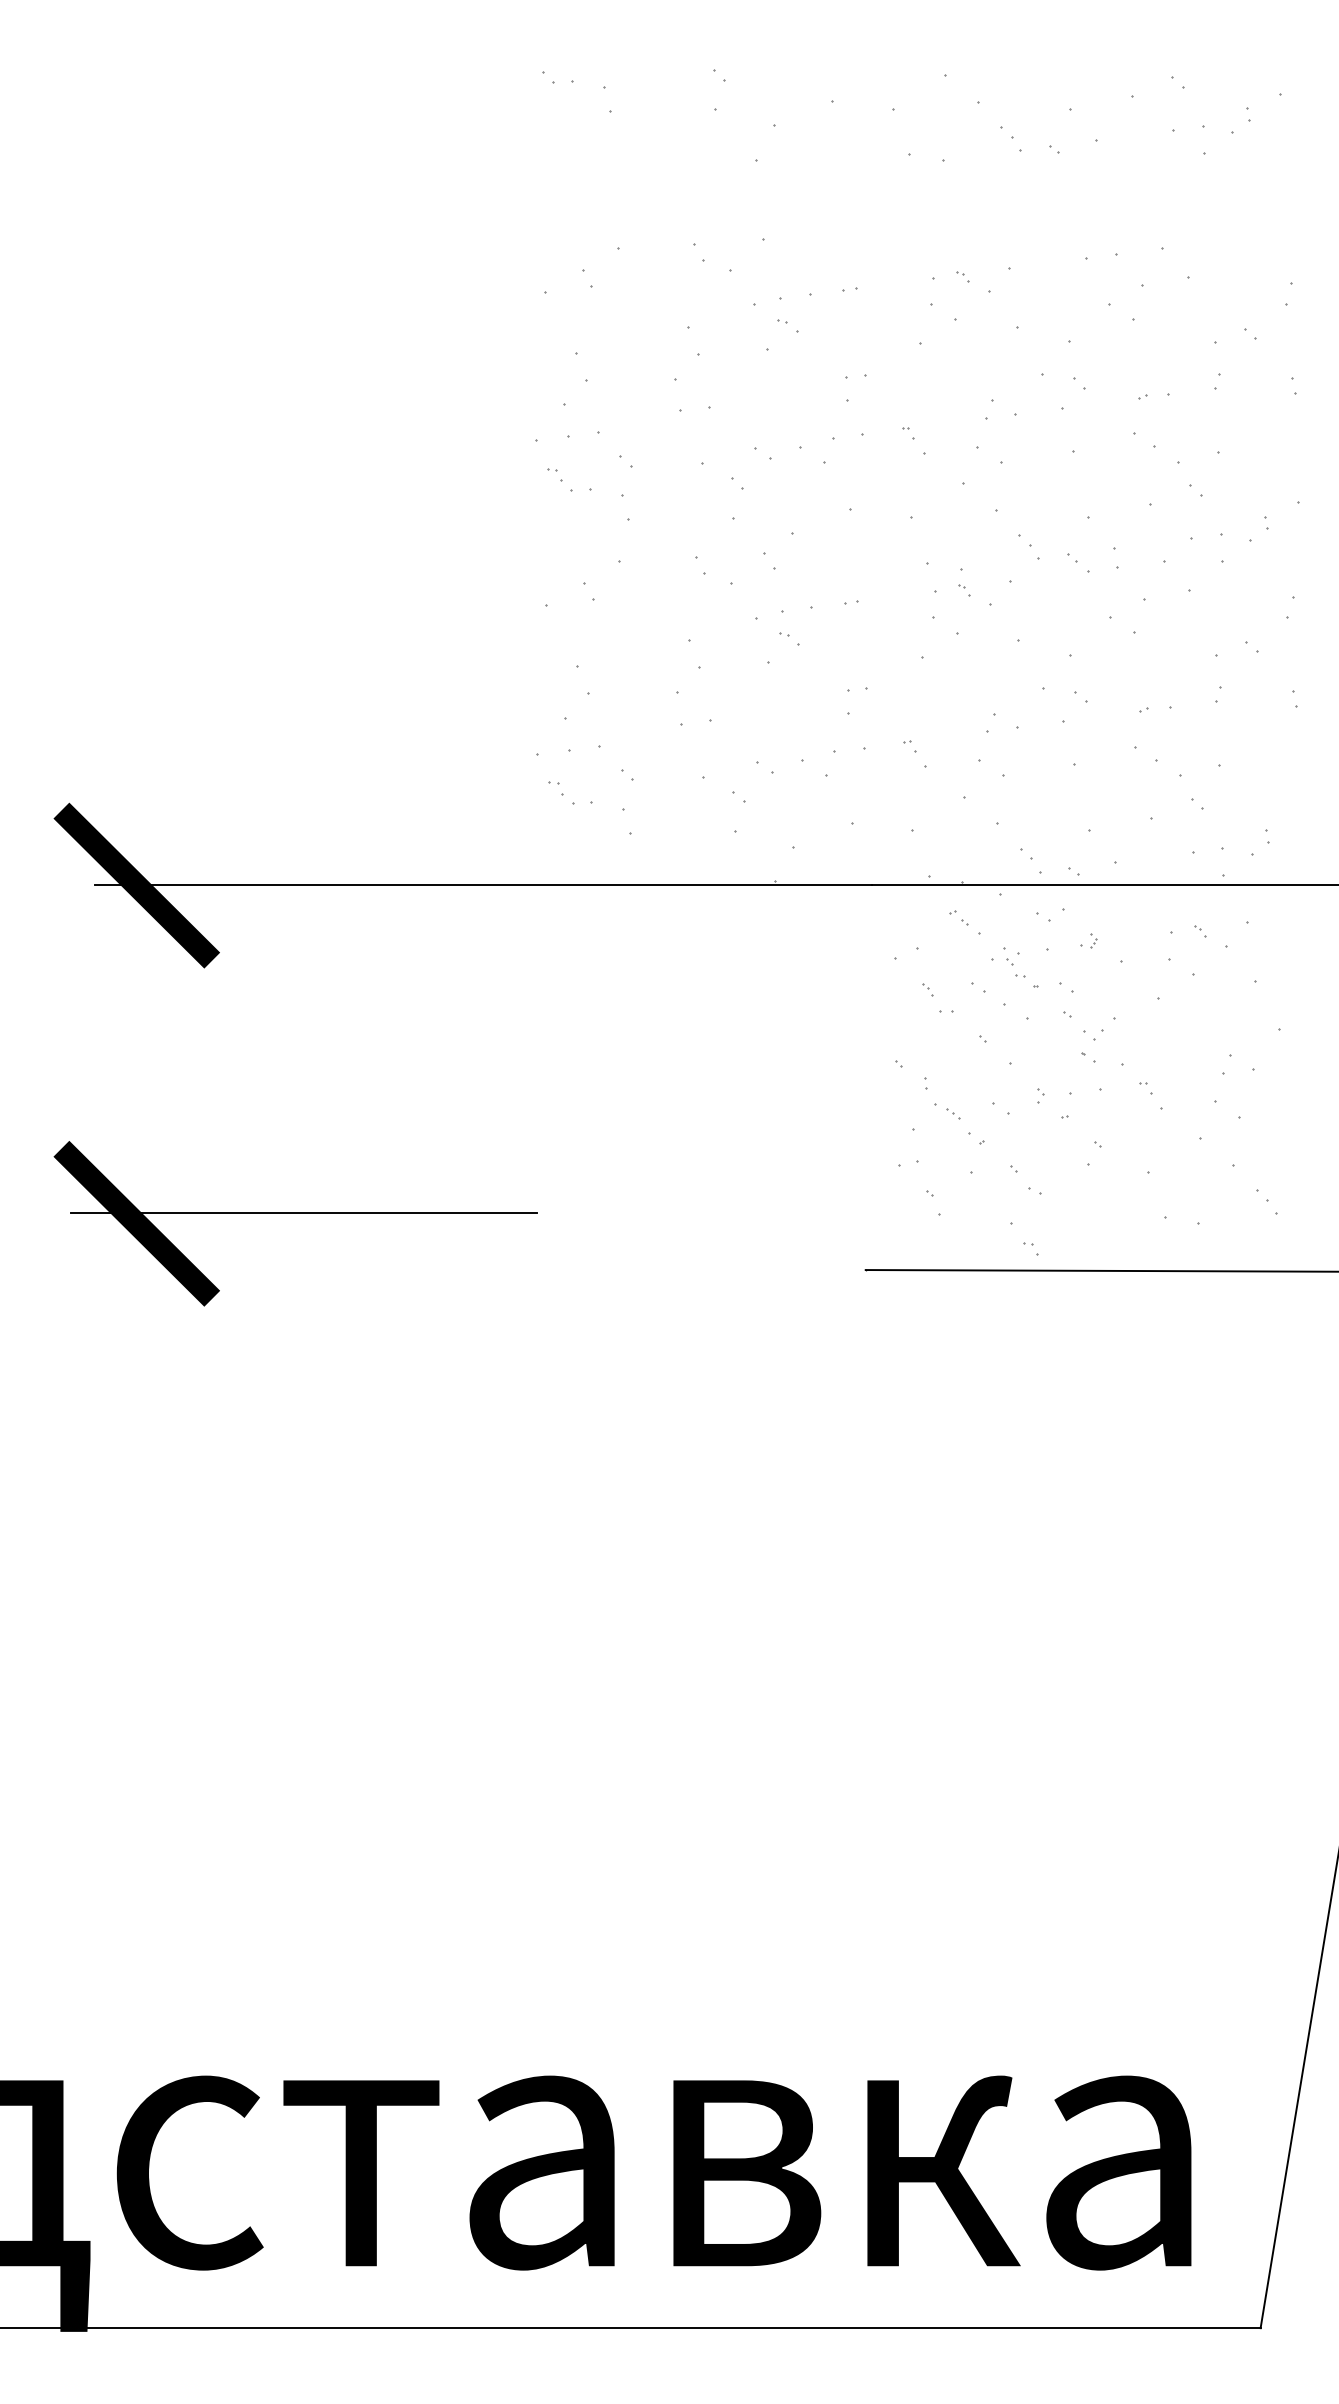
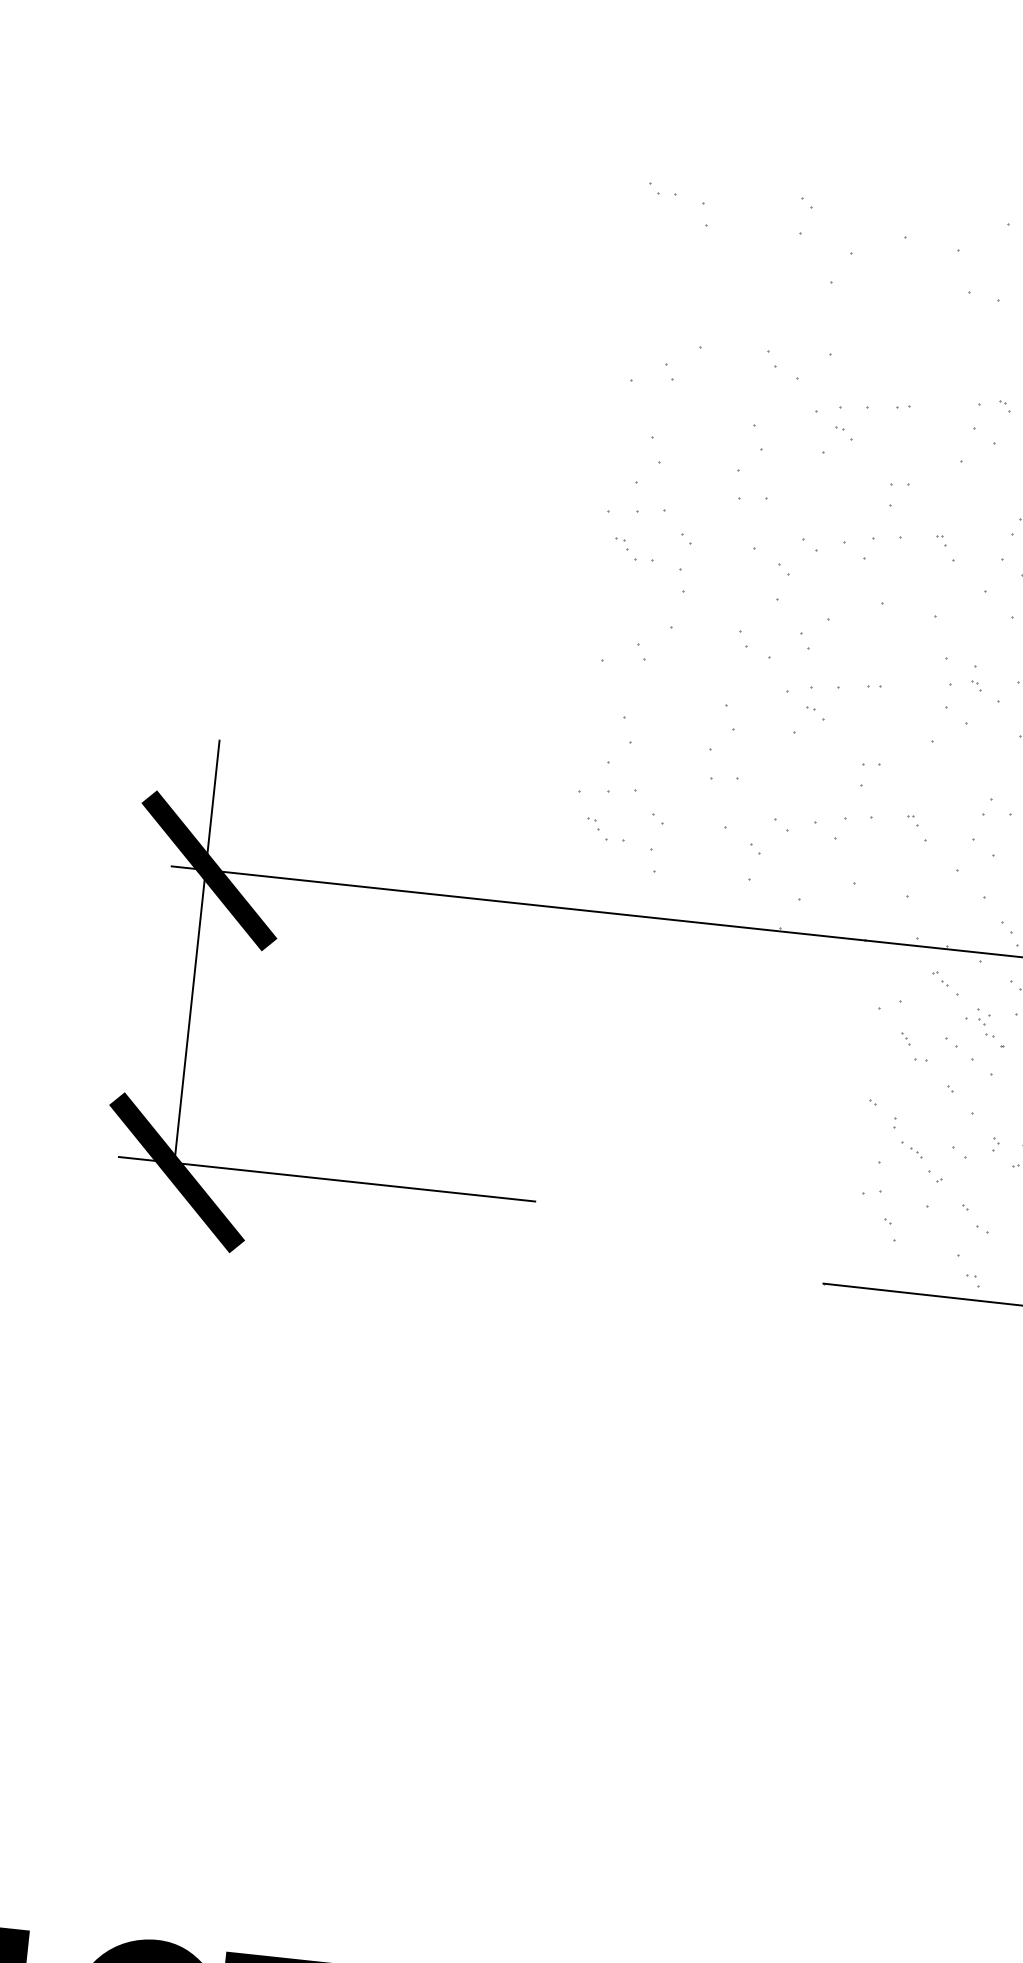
line: (132, 976) -> (196, 951), added

